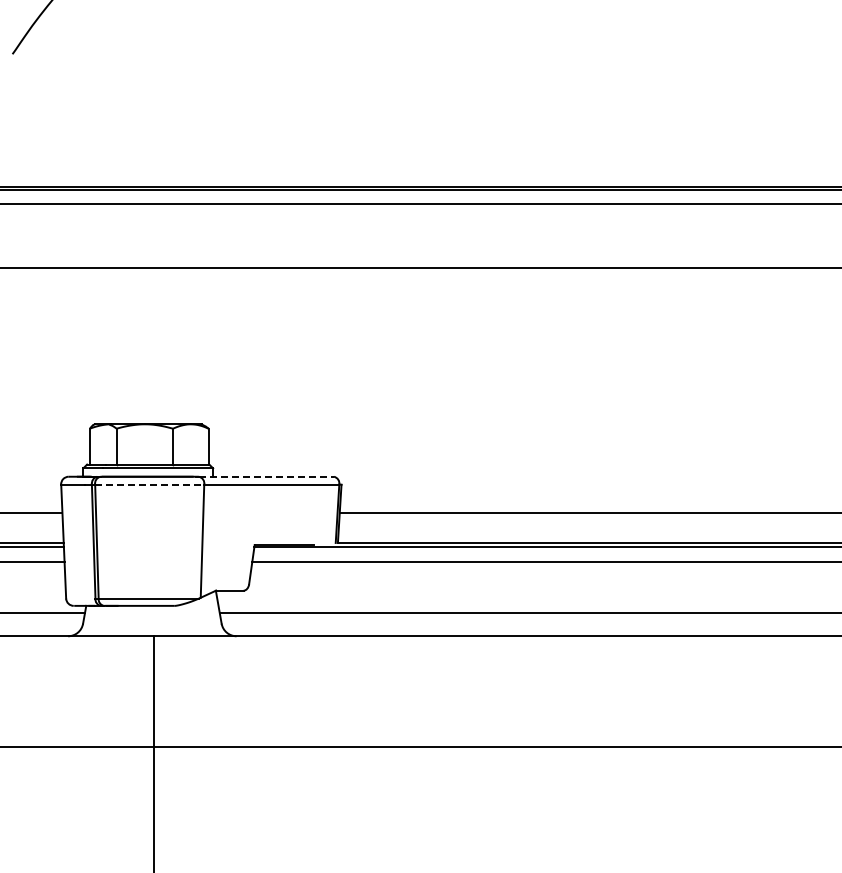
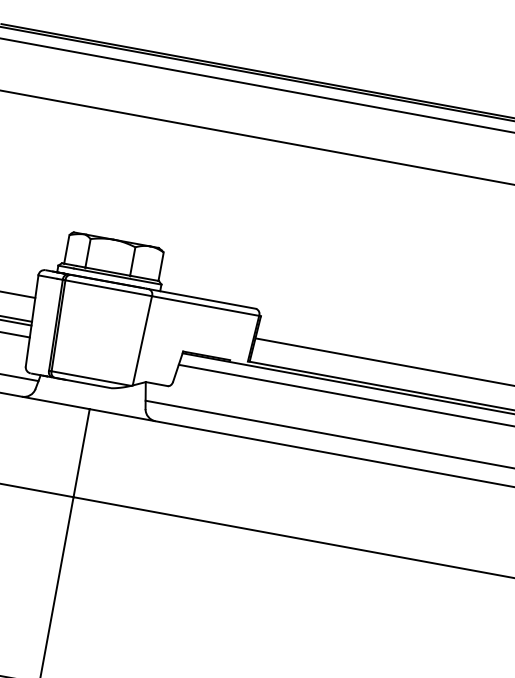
line: (266, 476) -> (202, 298), dashed -> solid
line: (149, 484) -> (108, 288), dashed -> solid

